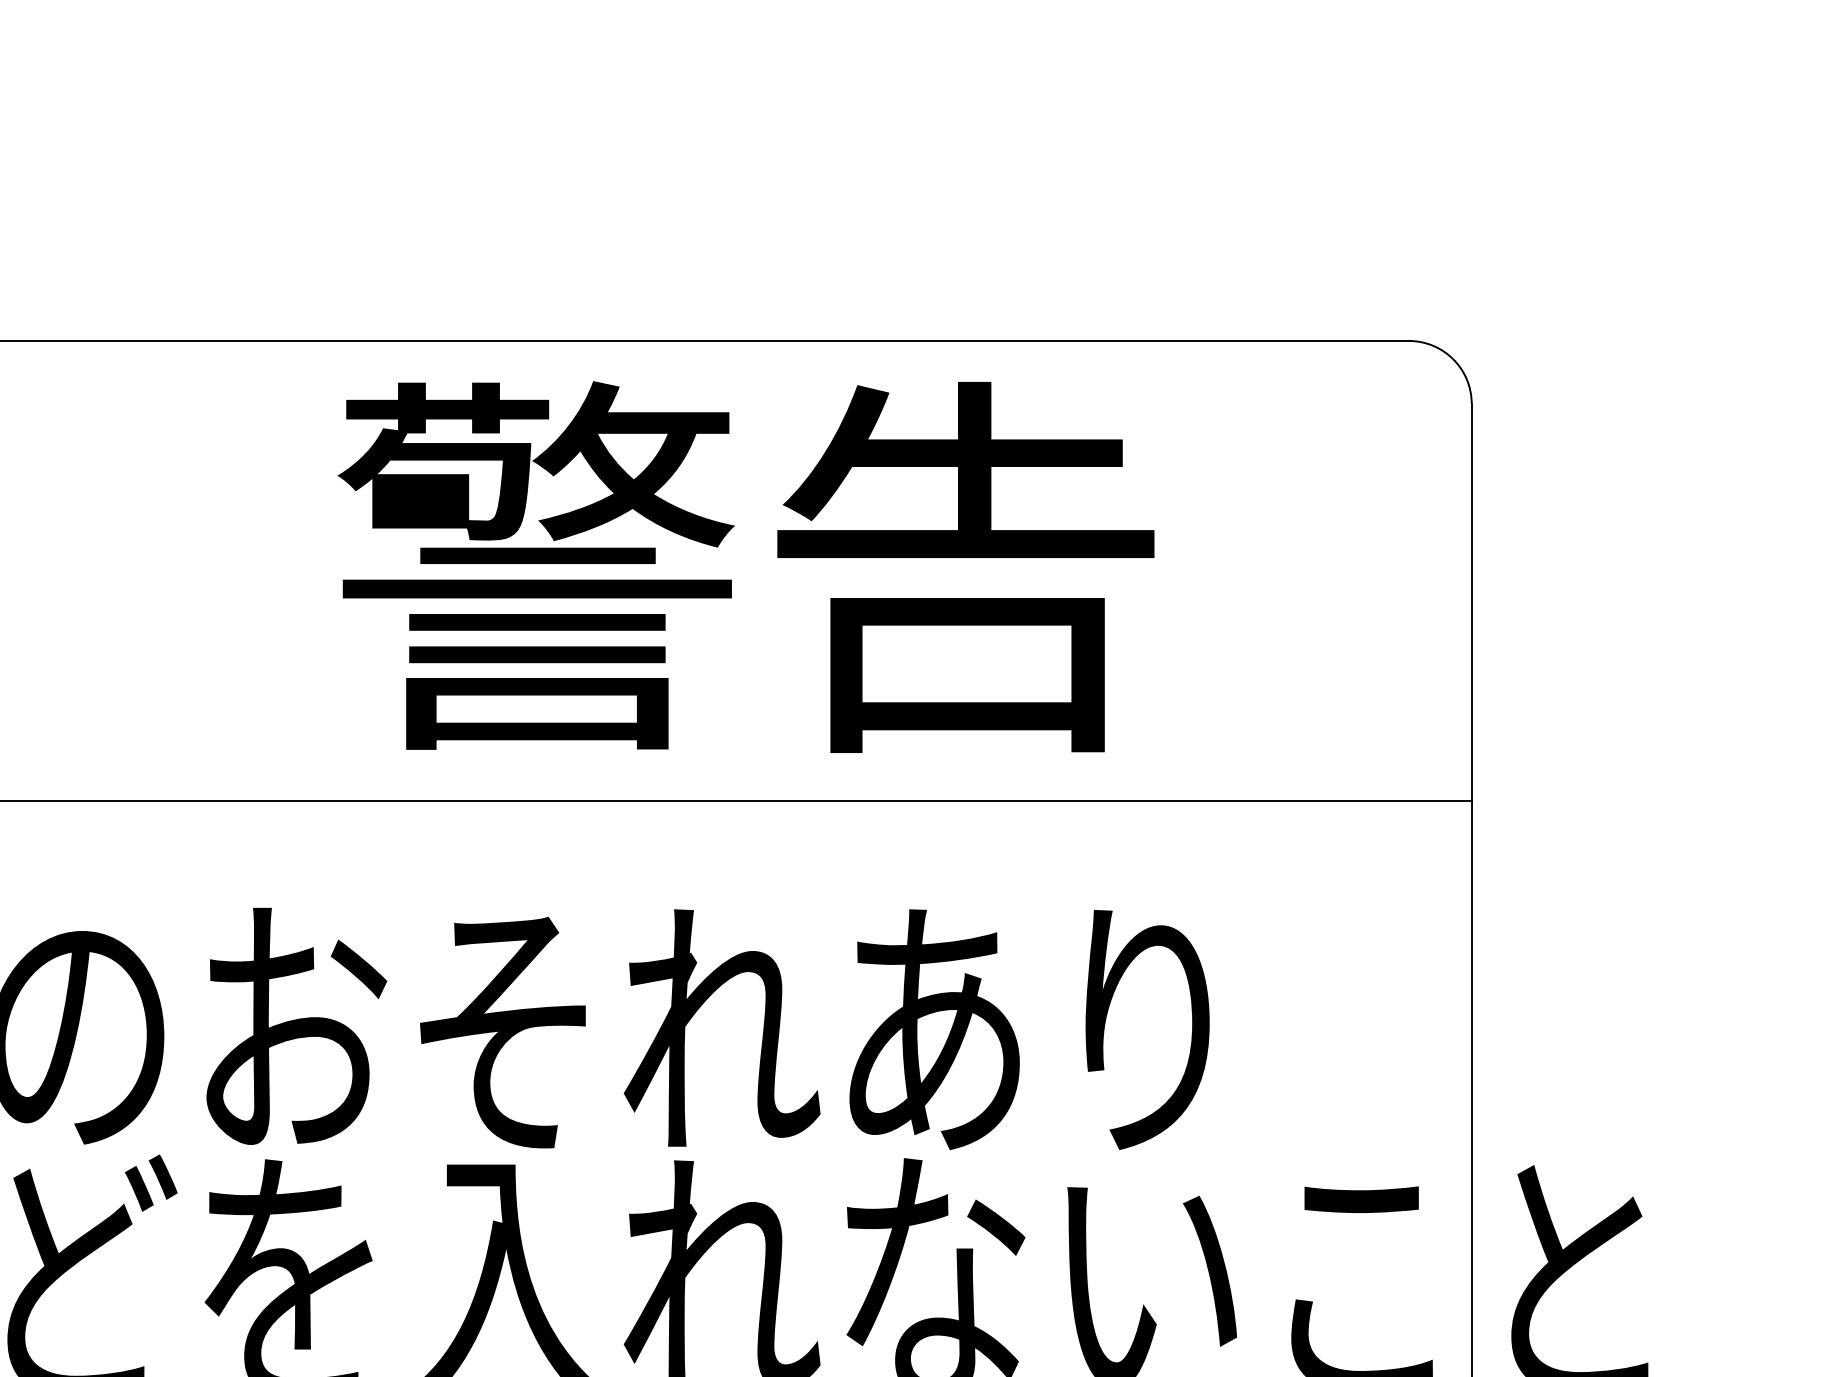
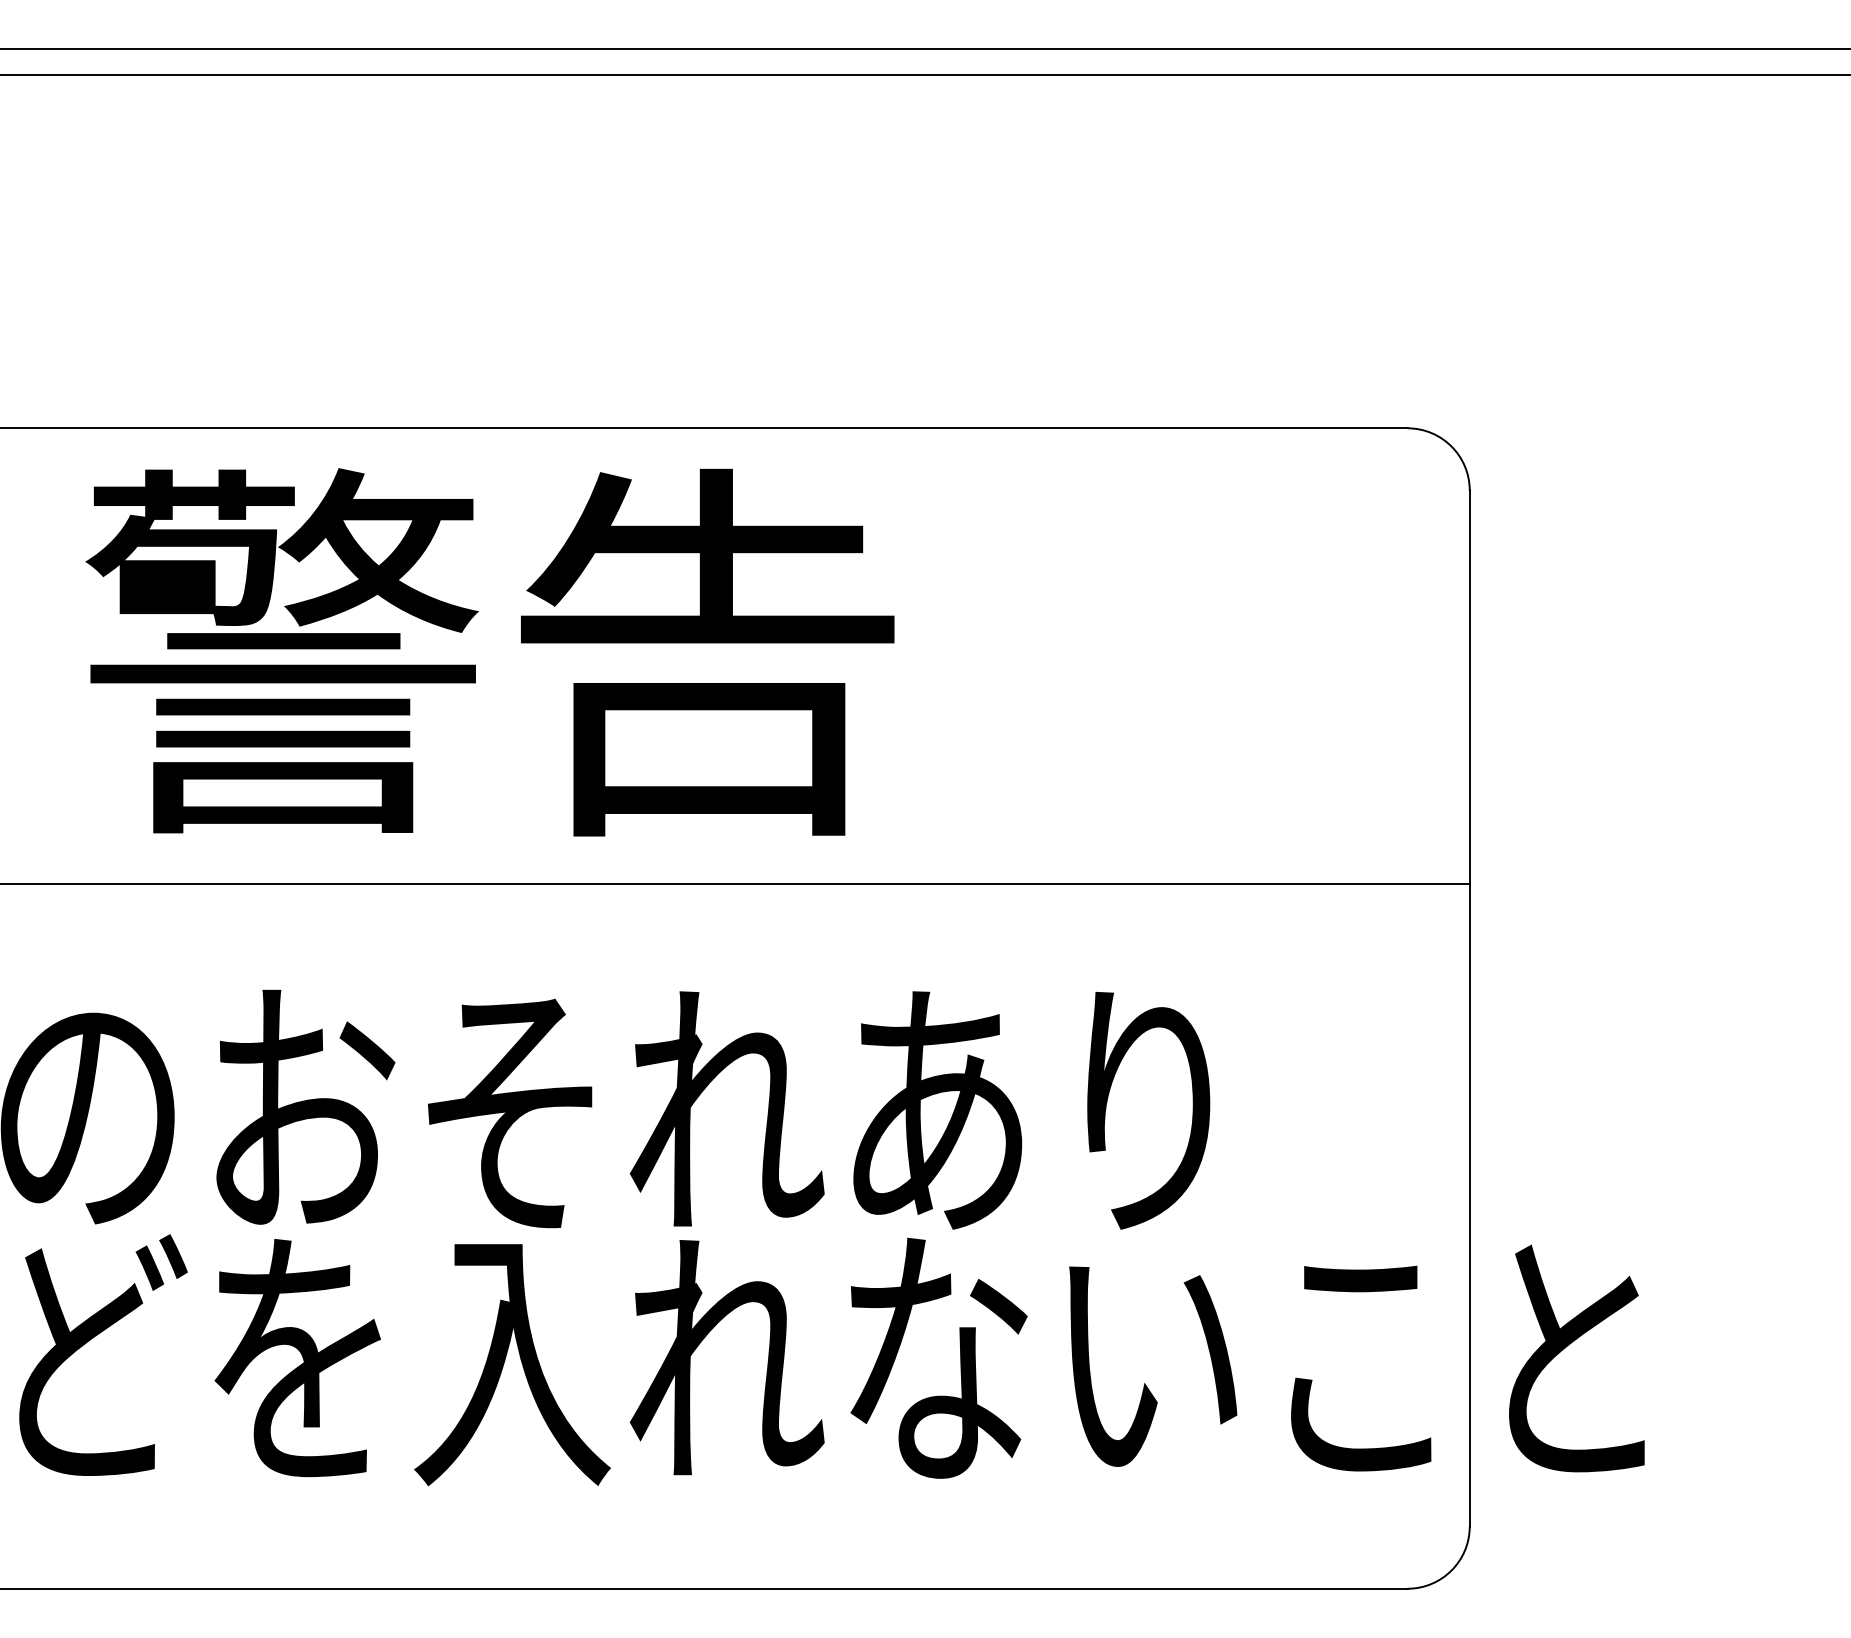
text: (745, 567) -> (489, 652), moved

